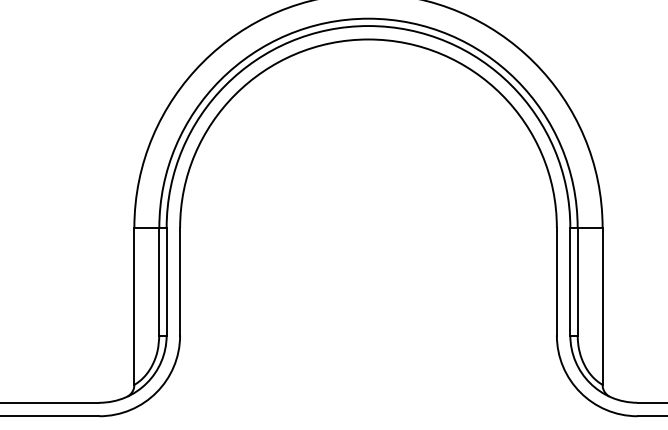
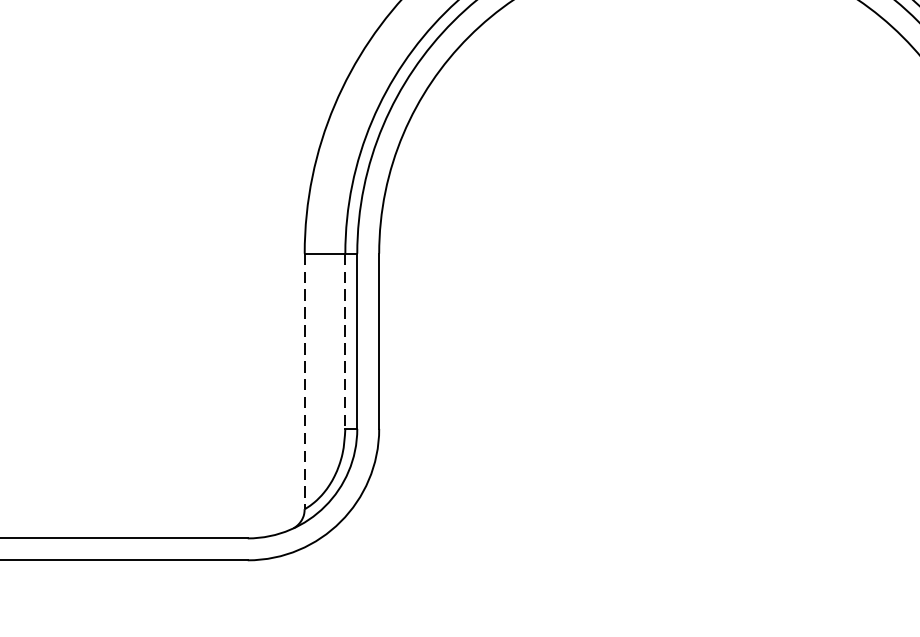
line: (159, 281) -> (345, 340), solid -> dashed
line: (134, 306) -> (304, 381), solid -> dashed

